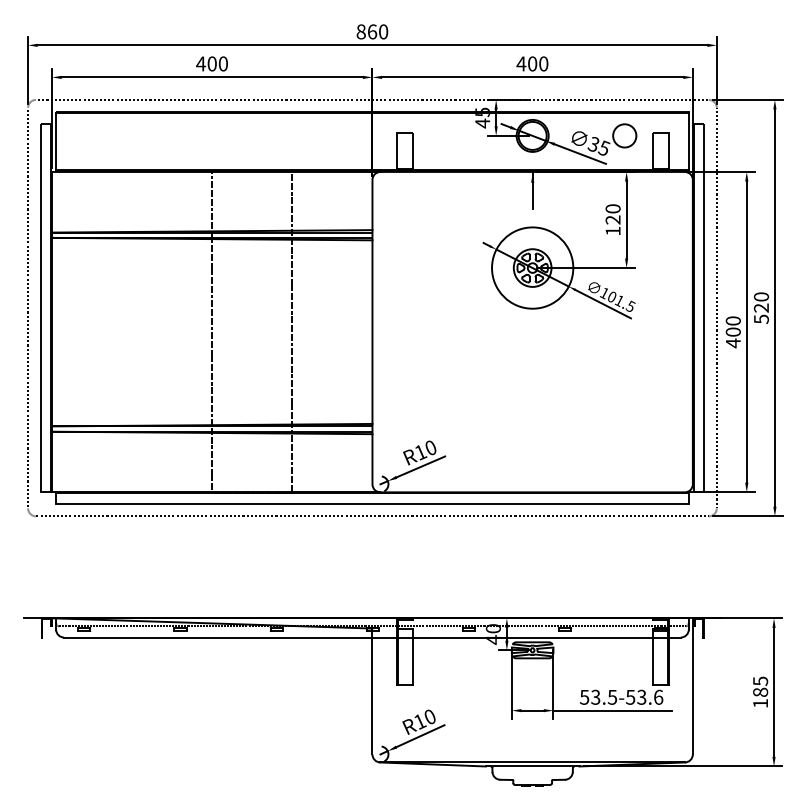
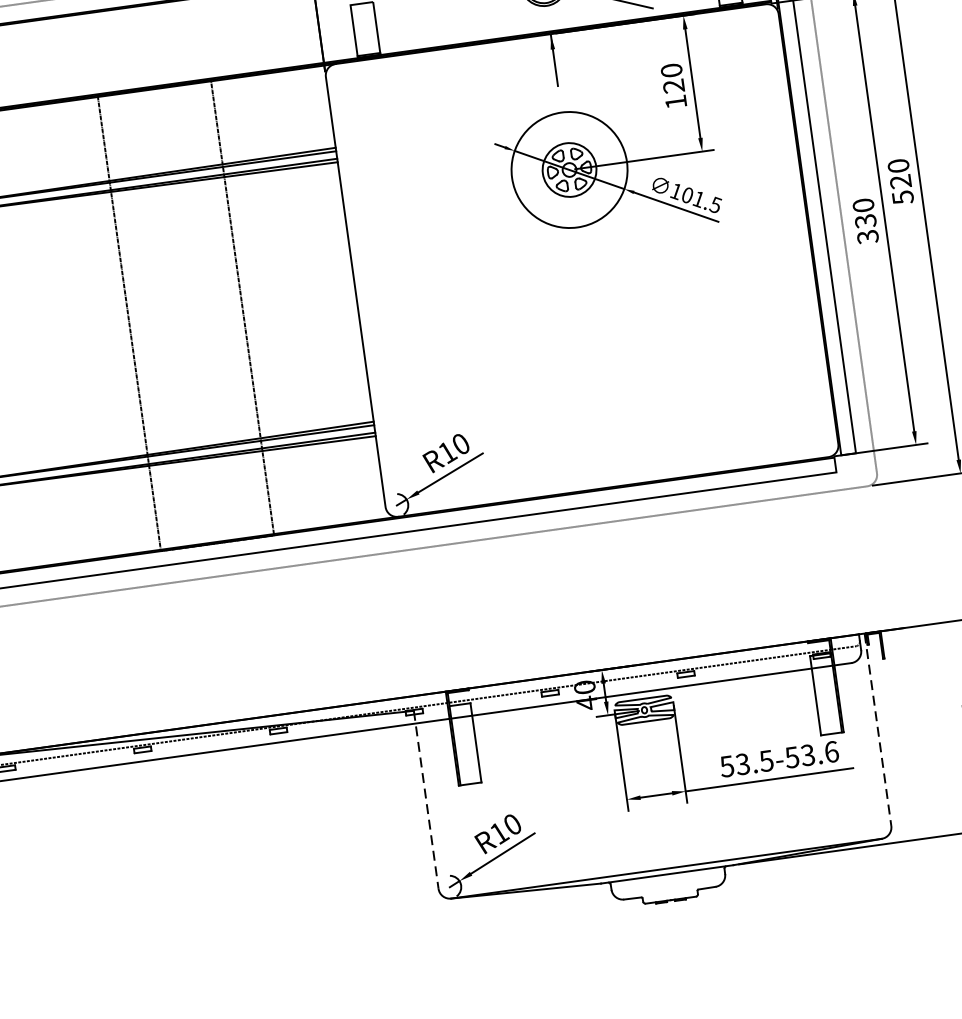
text: (732, 337) -> (865, 228), 400 -> 330
line: (692, 686) -> (877, 730), solid -> dashed
line: (372, 691) -> (426, 799), solid -> dashed

